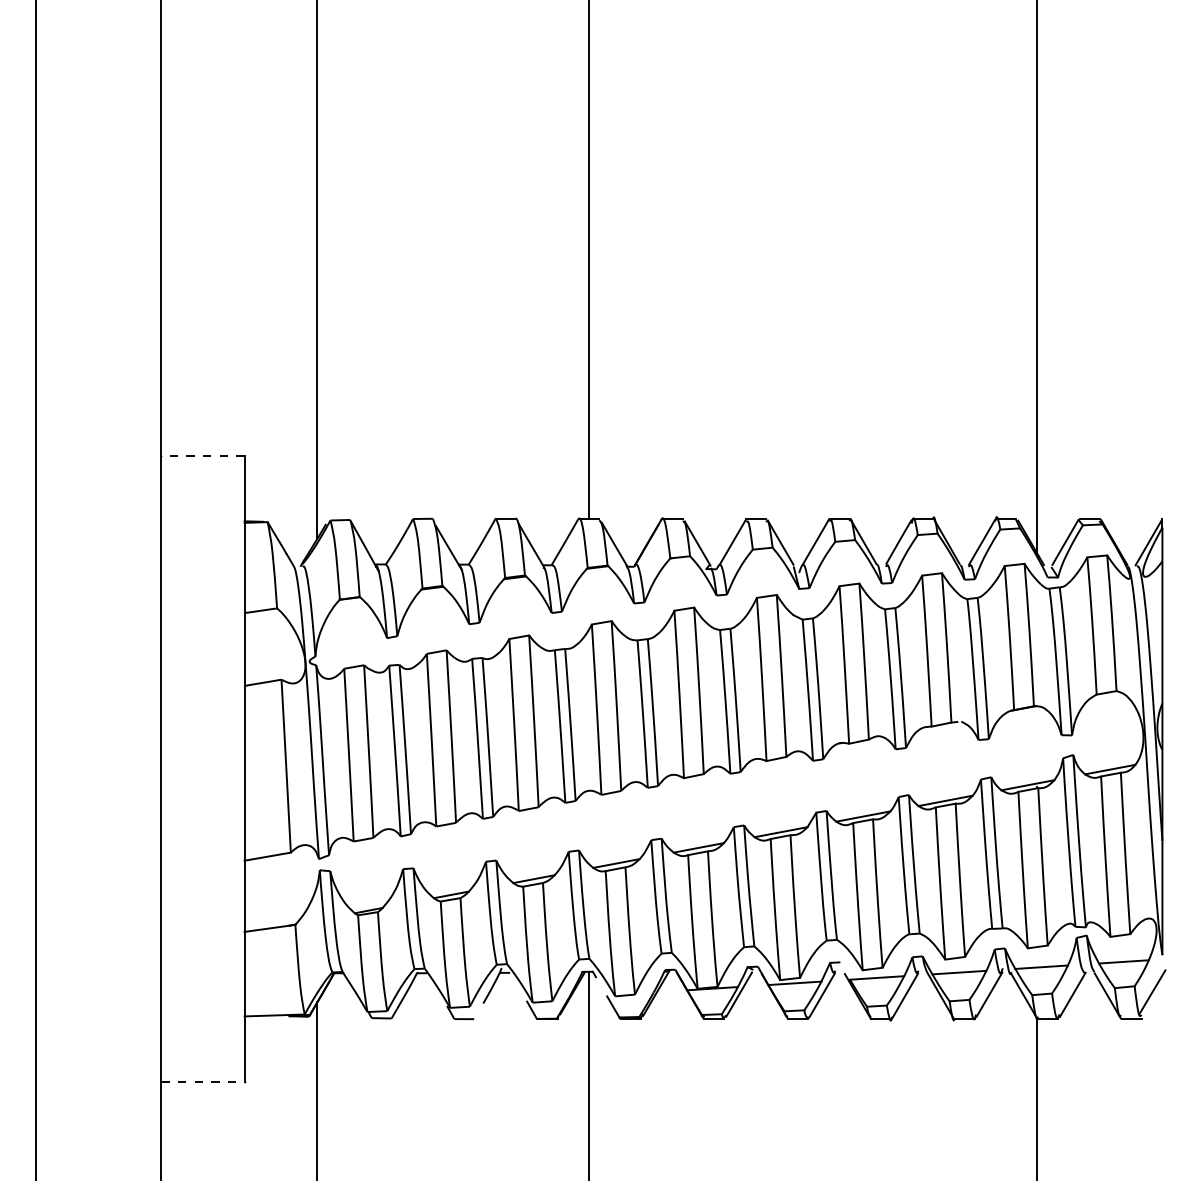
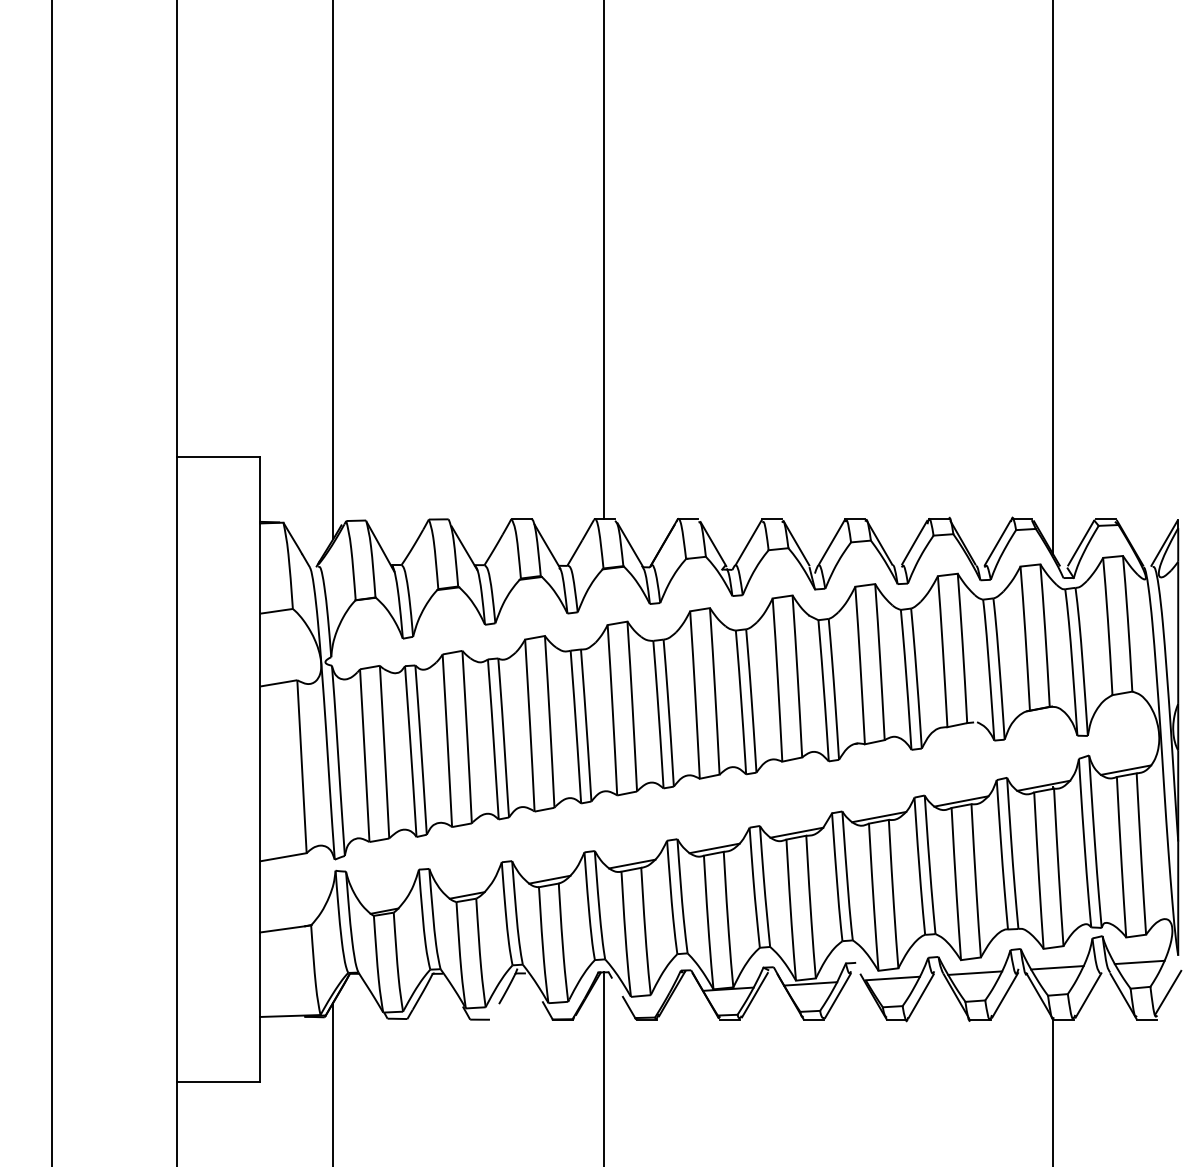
line: (202, 455) -> (218, 456), dashed -> solid
line: (202, 1081) -> (218, 1082), dashed -> solid

